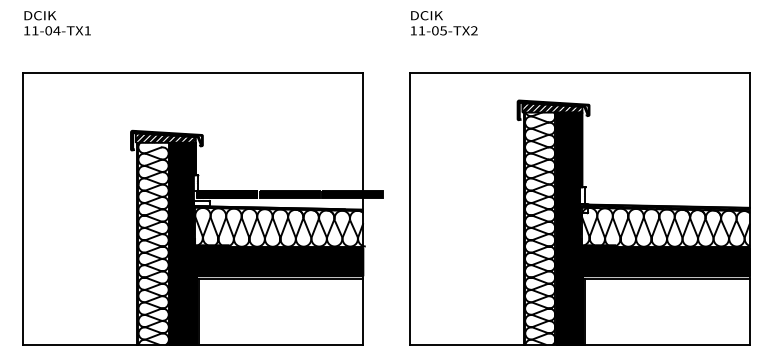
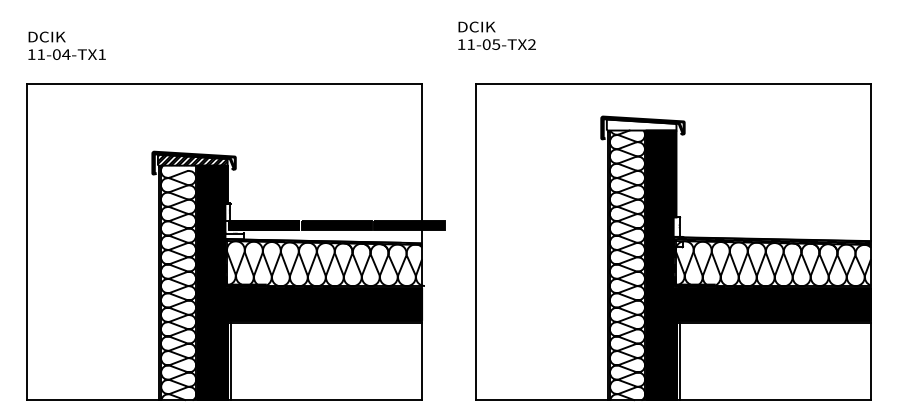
text: (57, 22) -> (66, 45), moved
text: (443, 22) -> (496, 35), moved
hatch: (552, 107) -> (641, 124), removed

